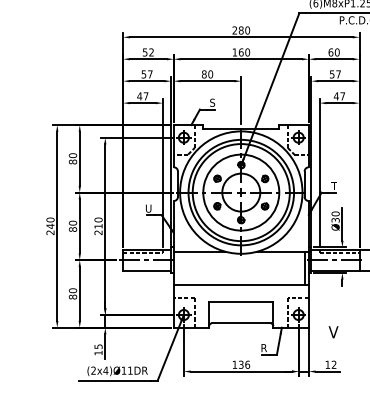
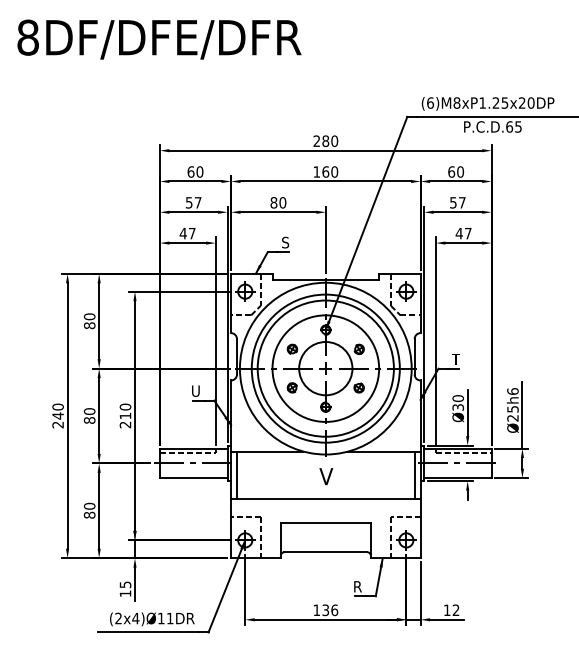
text: (148, 52) -> (195, 171), 52 -> 60
line: (177, 268) -> (236, 474), added
text: (333, 332) -> (326, 476), moved

